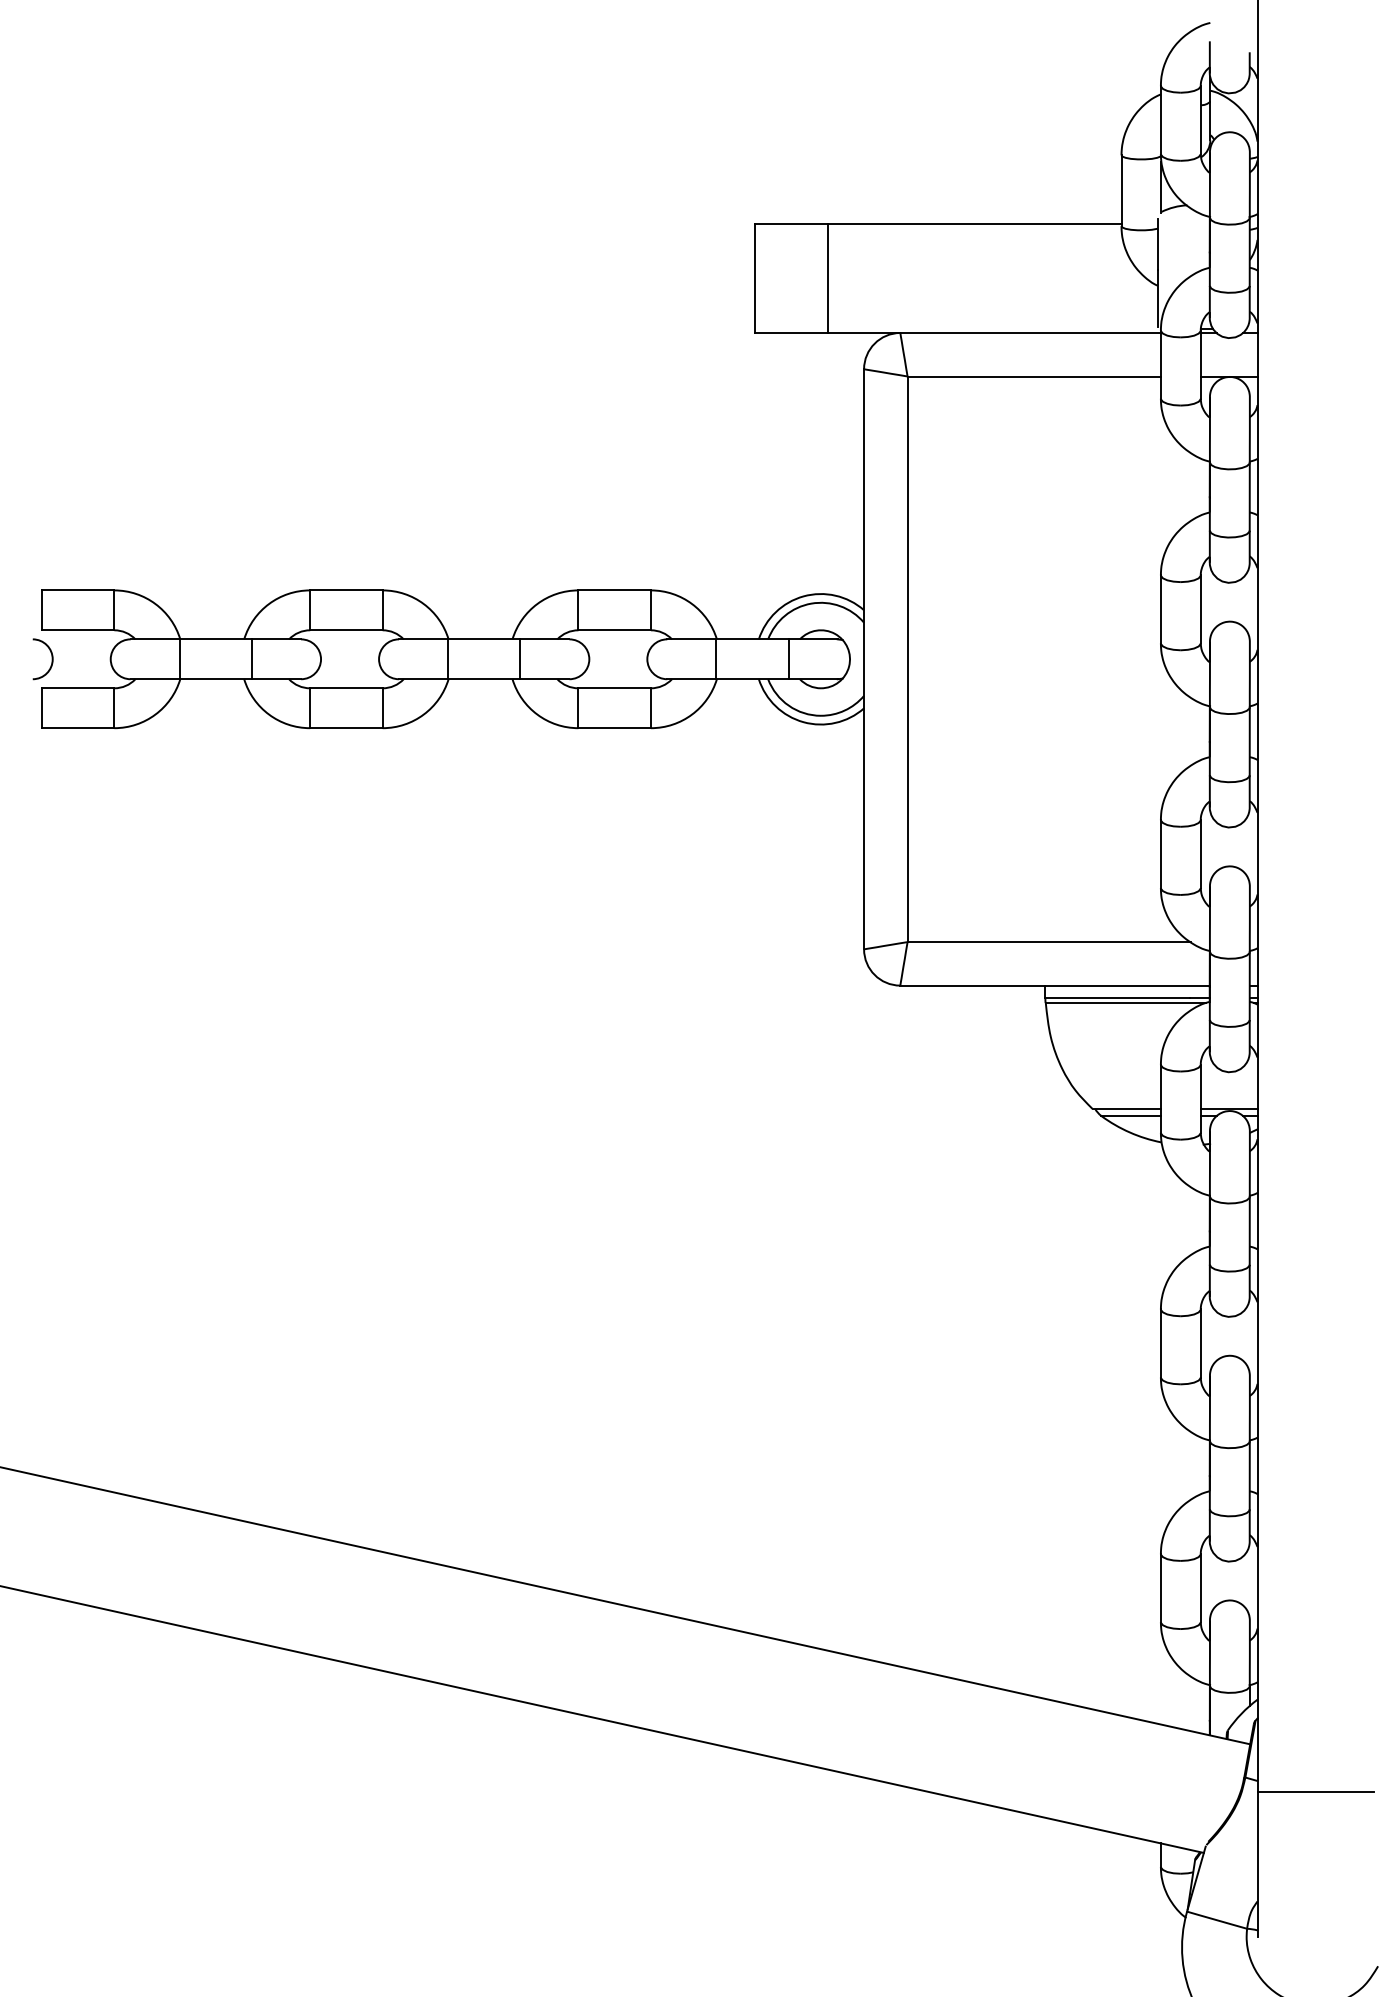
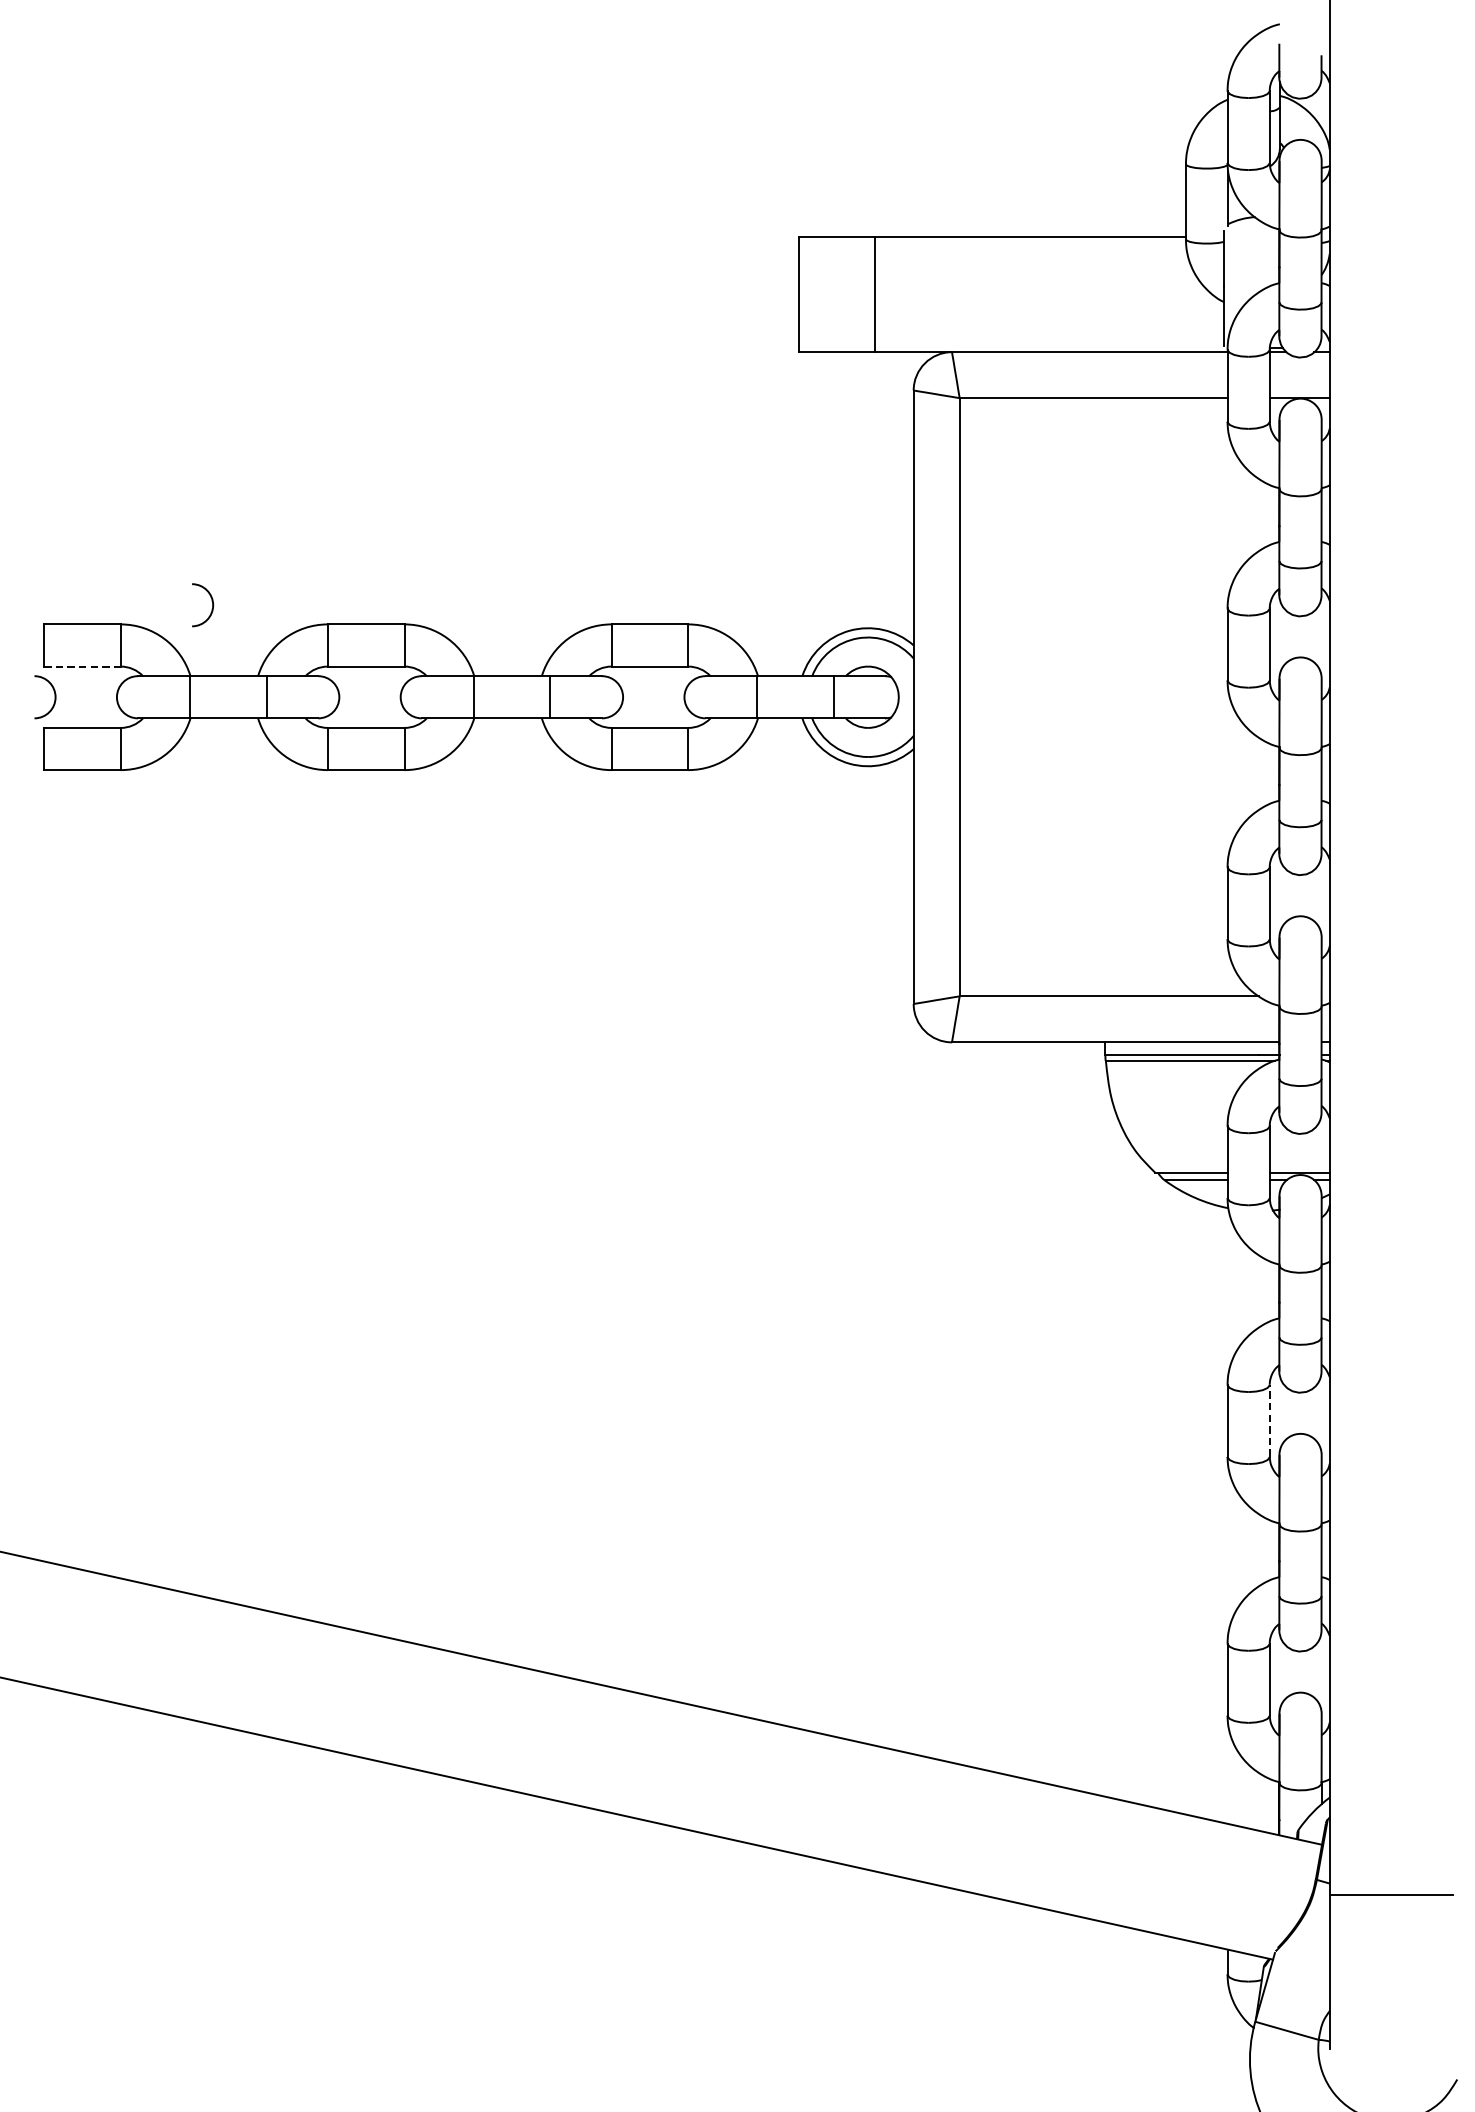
arc: (200, 572) -> (211, 605), added
line: (78, 630) -> (82, 666), solid -> dashed
line: (1200, 1342) -> (1269, 1419), solid -> dashed

